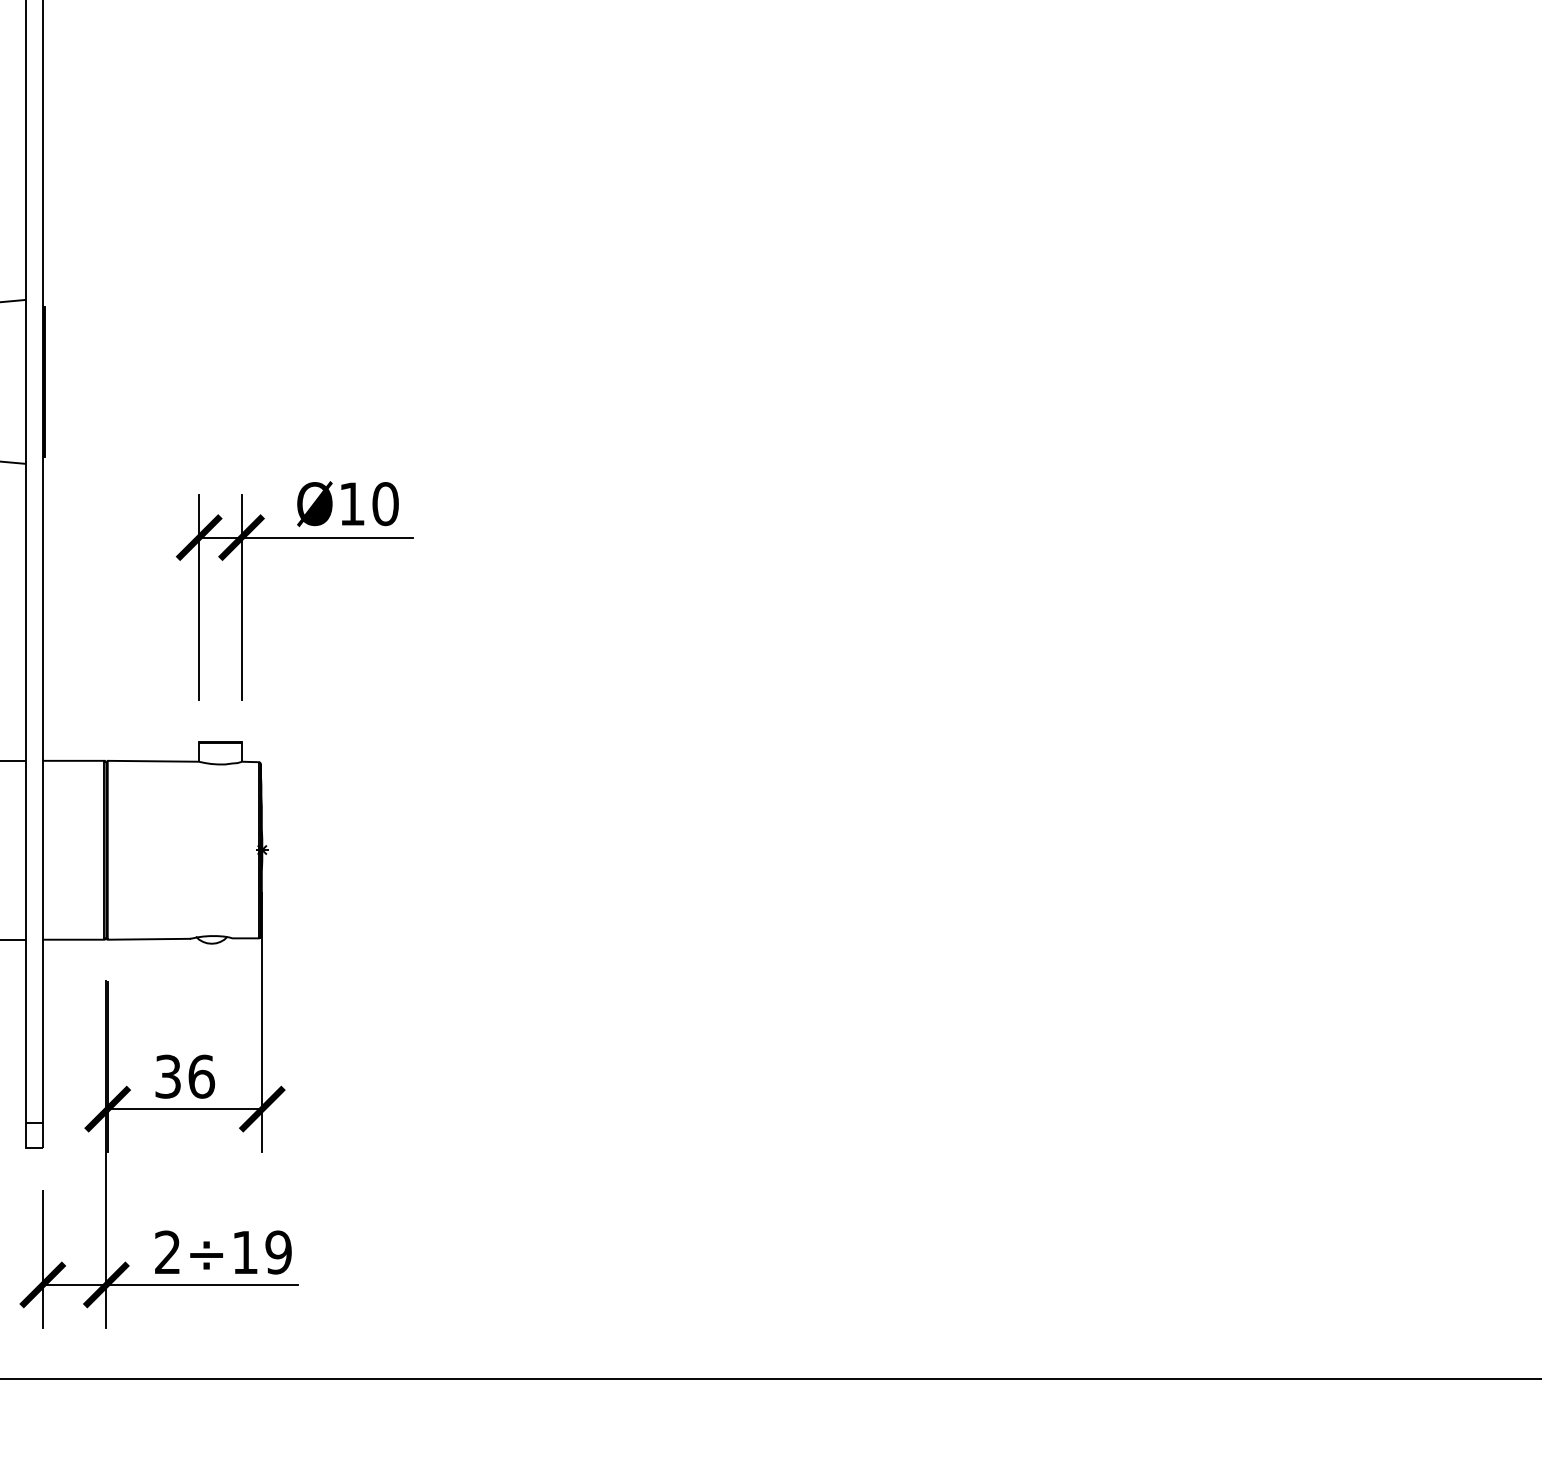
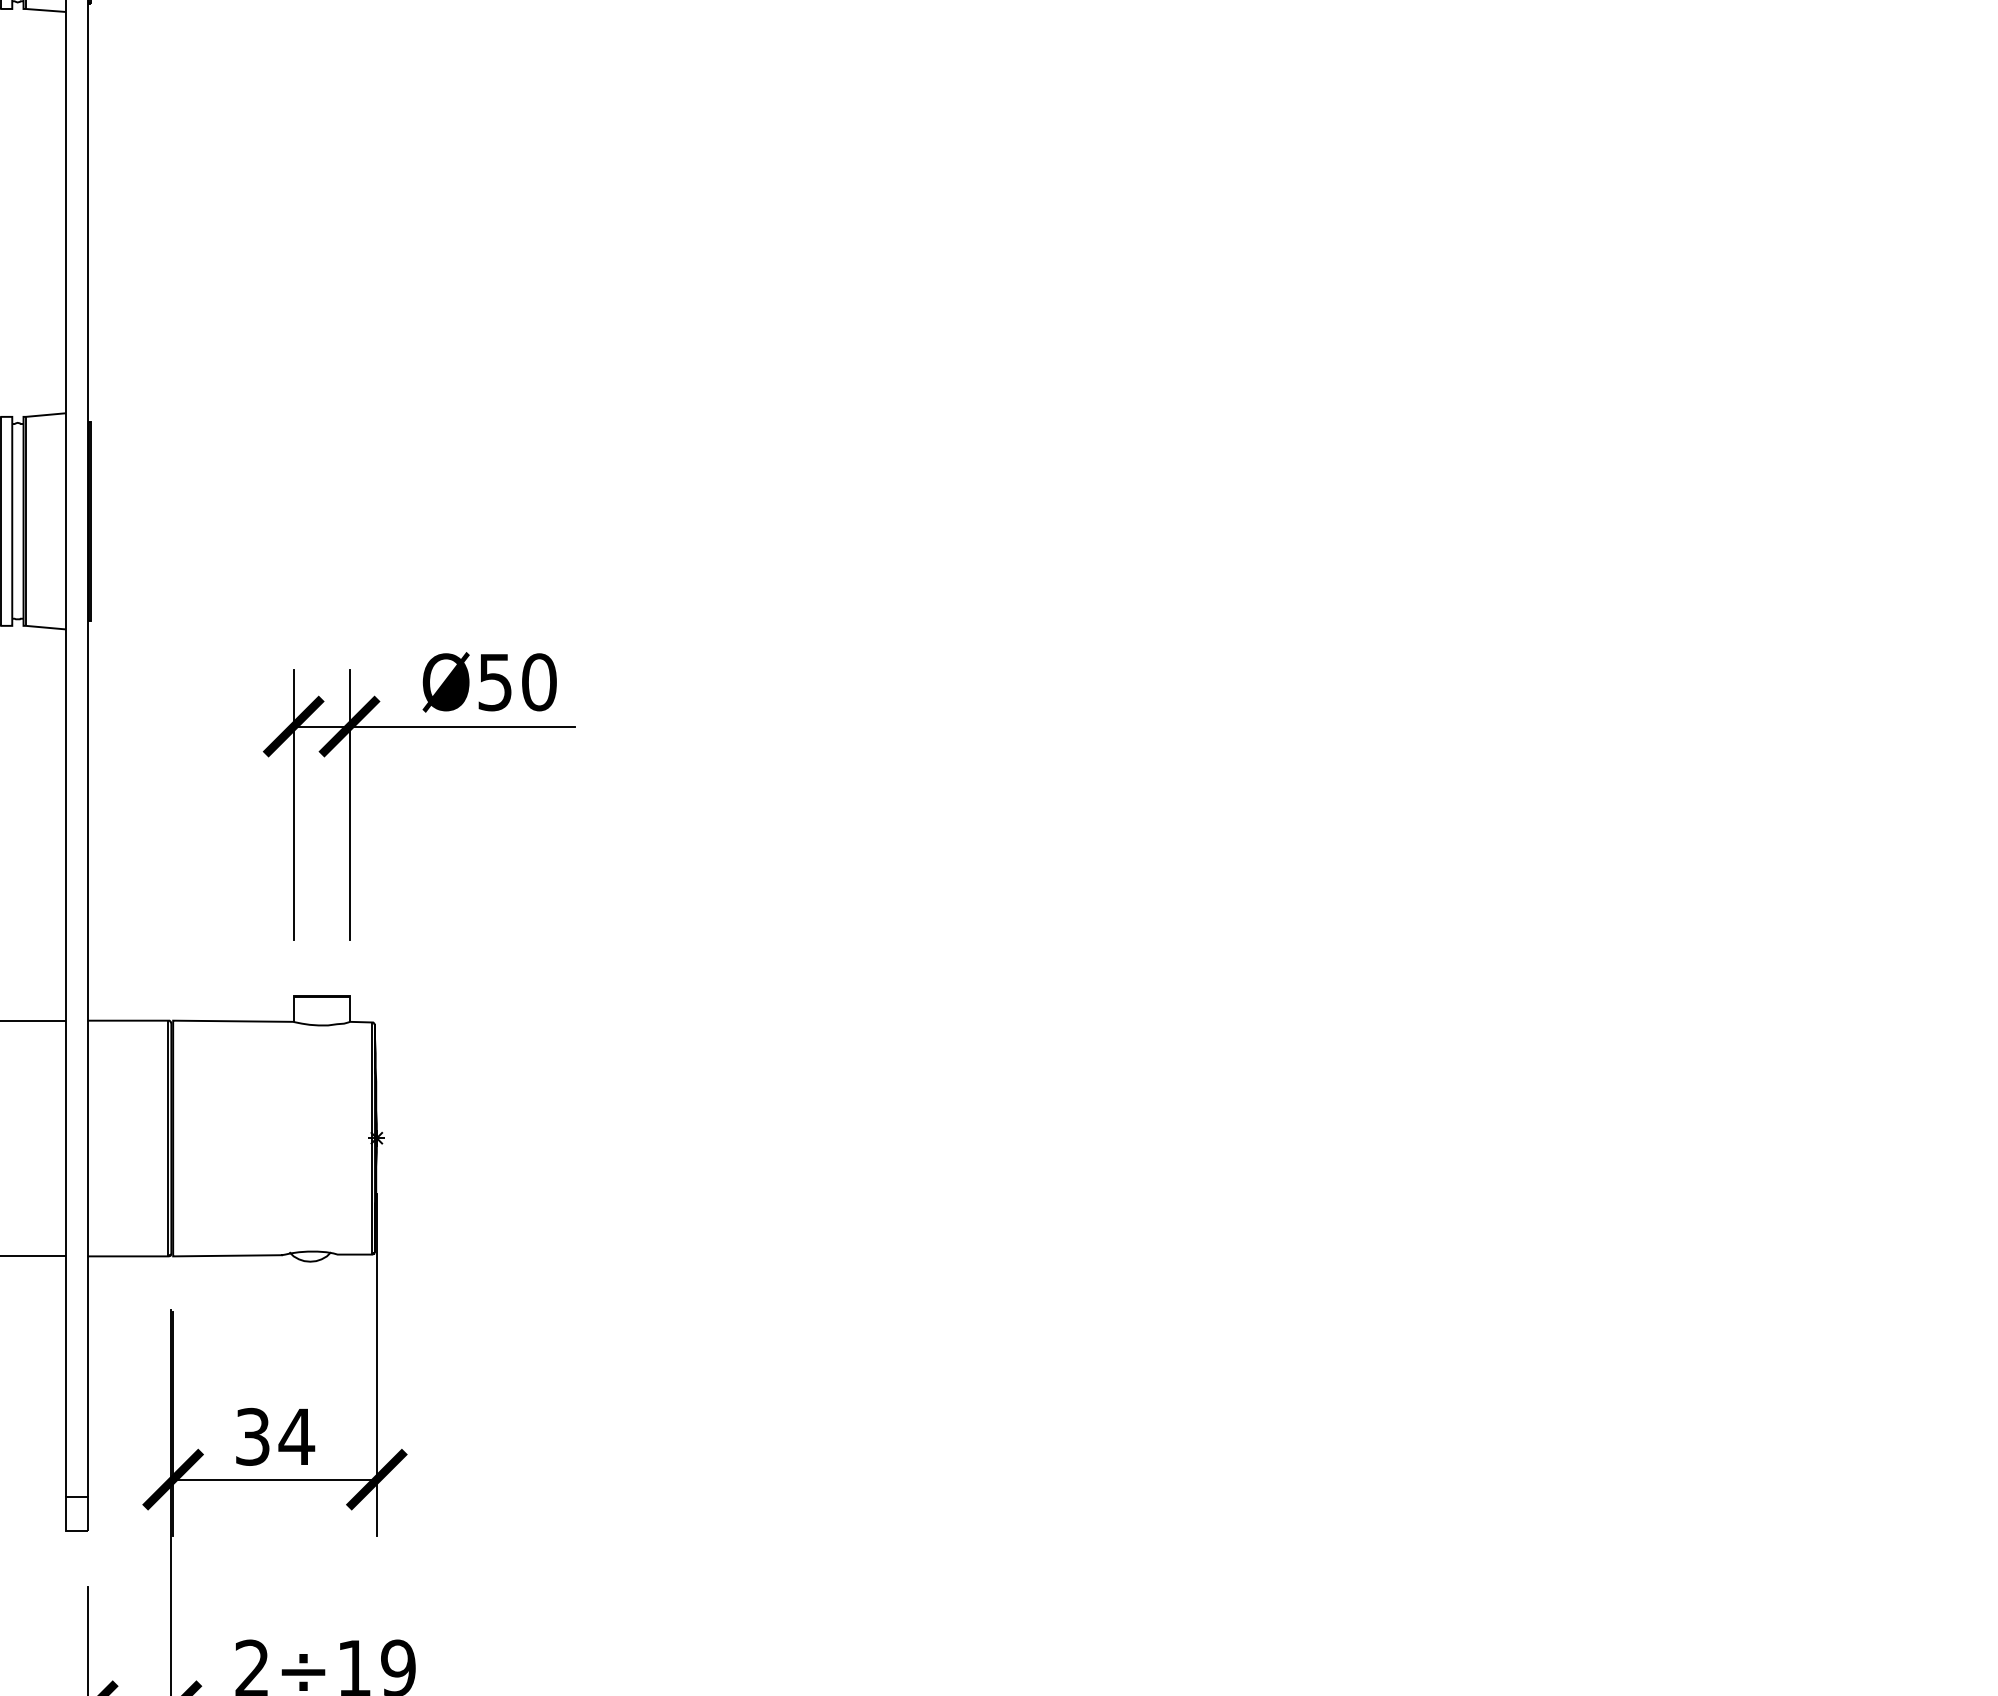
text: (351, 504) -> (494, 682), Ø10 -> Ø50
text: (201, 1076) -> (296, 1436), 36 -> 34

